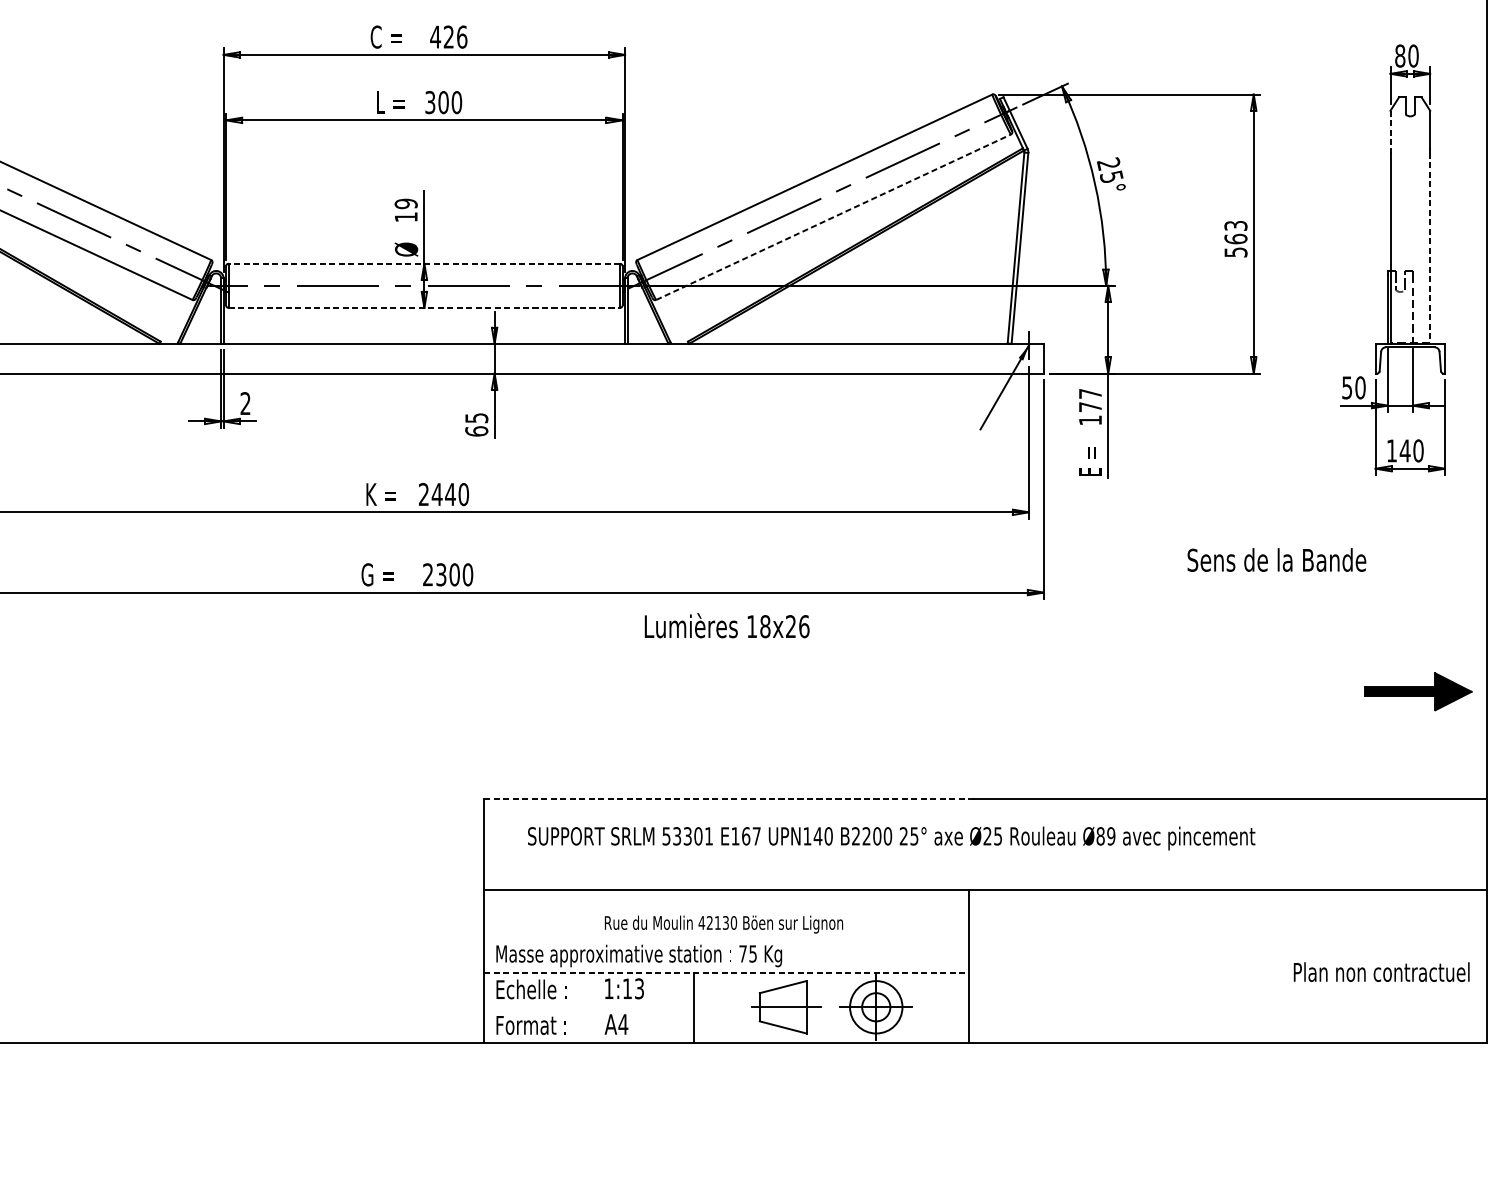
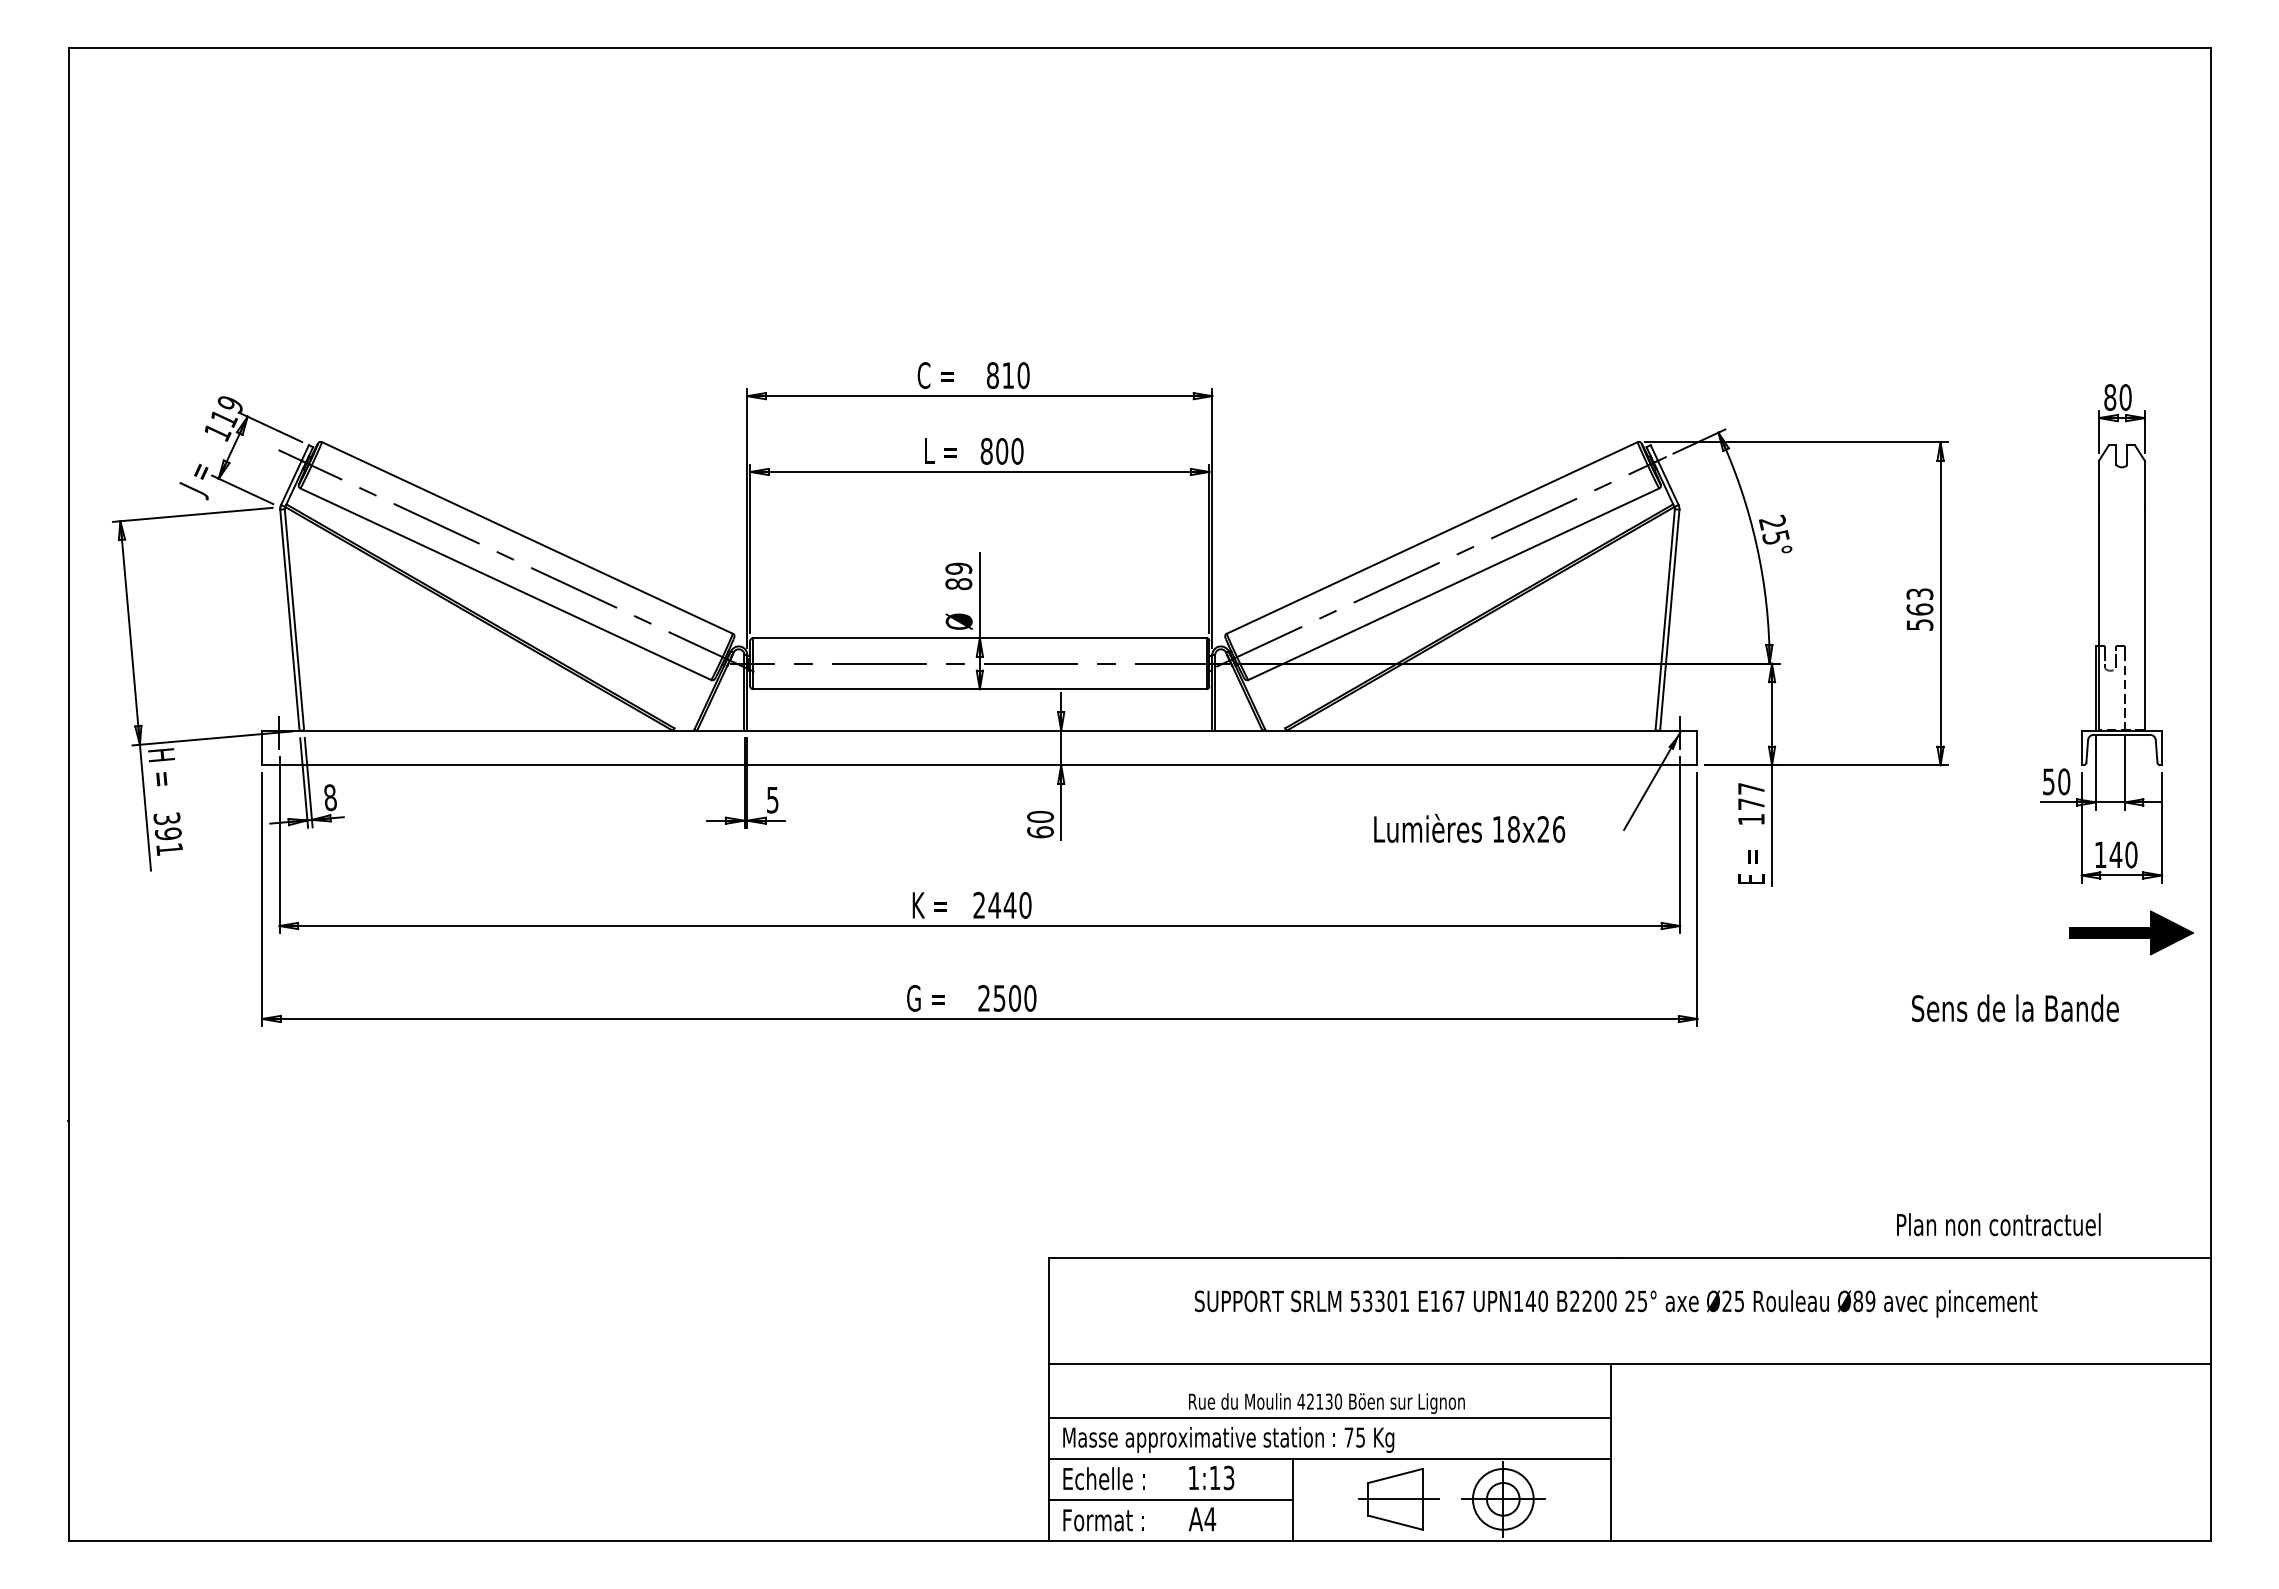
text: (448, 37) -> (1007, 375), 426 -> 810
text: (430, 102) -> (986, 451), 300 -> 800
line: (1390, 130) -> (2098, 483), dashed -> solid
text: (405, 217) -> (958, 584), 19 -> 89
line: (833, 217) -> (1453, 584), dashed -> solid
line: (1429, 248) -> (2144, 620), dashed -> solid
line: (424, 264) -> (979, 638), dashed -> solid
line: (424, 308) -> (979, 689), dashed -> solid
text: (245, 403) -> (772, 799), 2 -> 5
text: (476, 417) -> (1040, 816), 65 -> 60
text: (1277, 560) -> (2015, 1008), moved
text: (441, 574) -> (999, 998), 2300 -> 2500
text: (727, 624) -> (1469, 827), moved
part: (1418, 691) -> (2131, 932), moved
line: (729, 798) -> (1333, 1257), dashed -> solid
text: (891, 838) -> (1616, 1303), moved
line: (727, 937) -> (1330, 1418), added
line: (727, 972) -> (1330, 1459), dashed -> solid
text: (1381, 972) -> (1998, 1224), moved
line: (588, 1008) -> (1170, 1500), added

